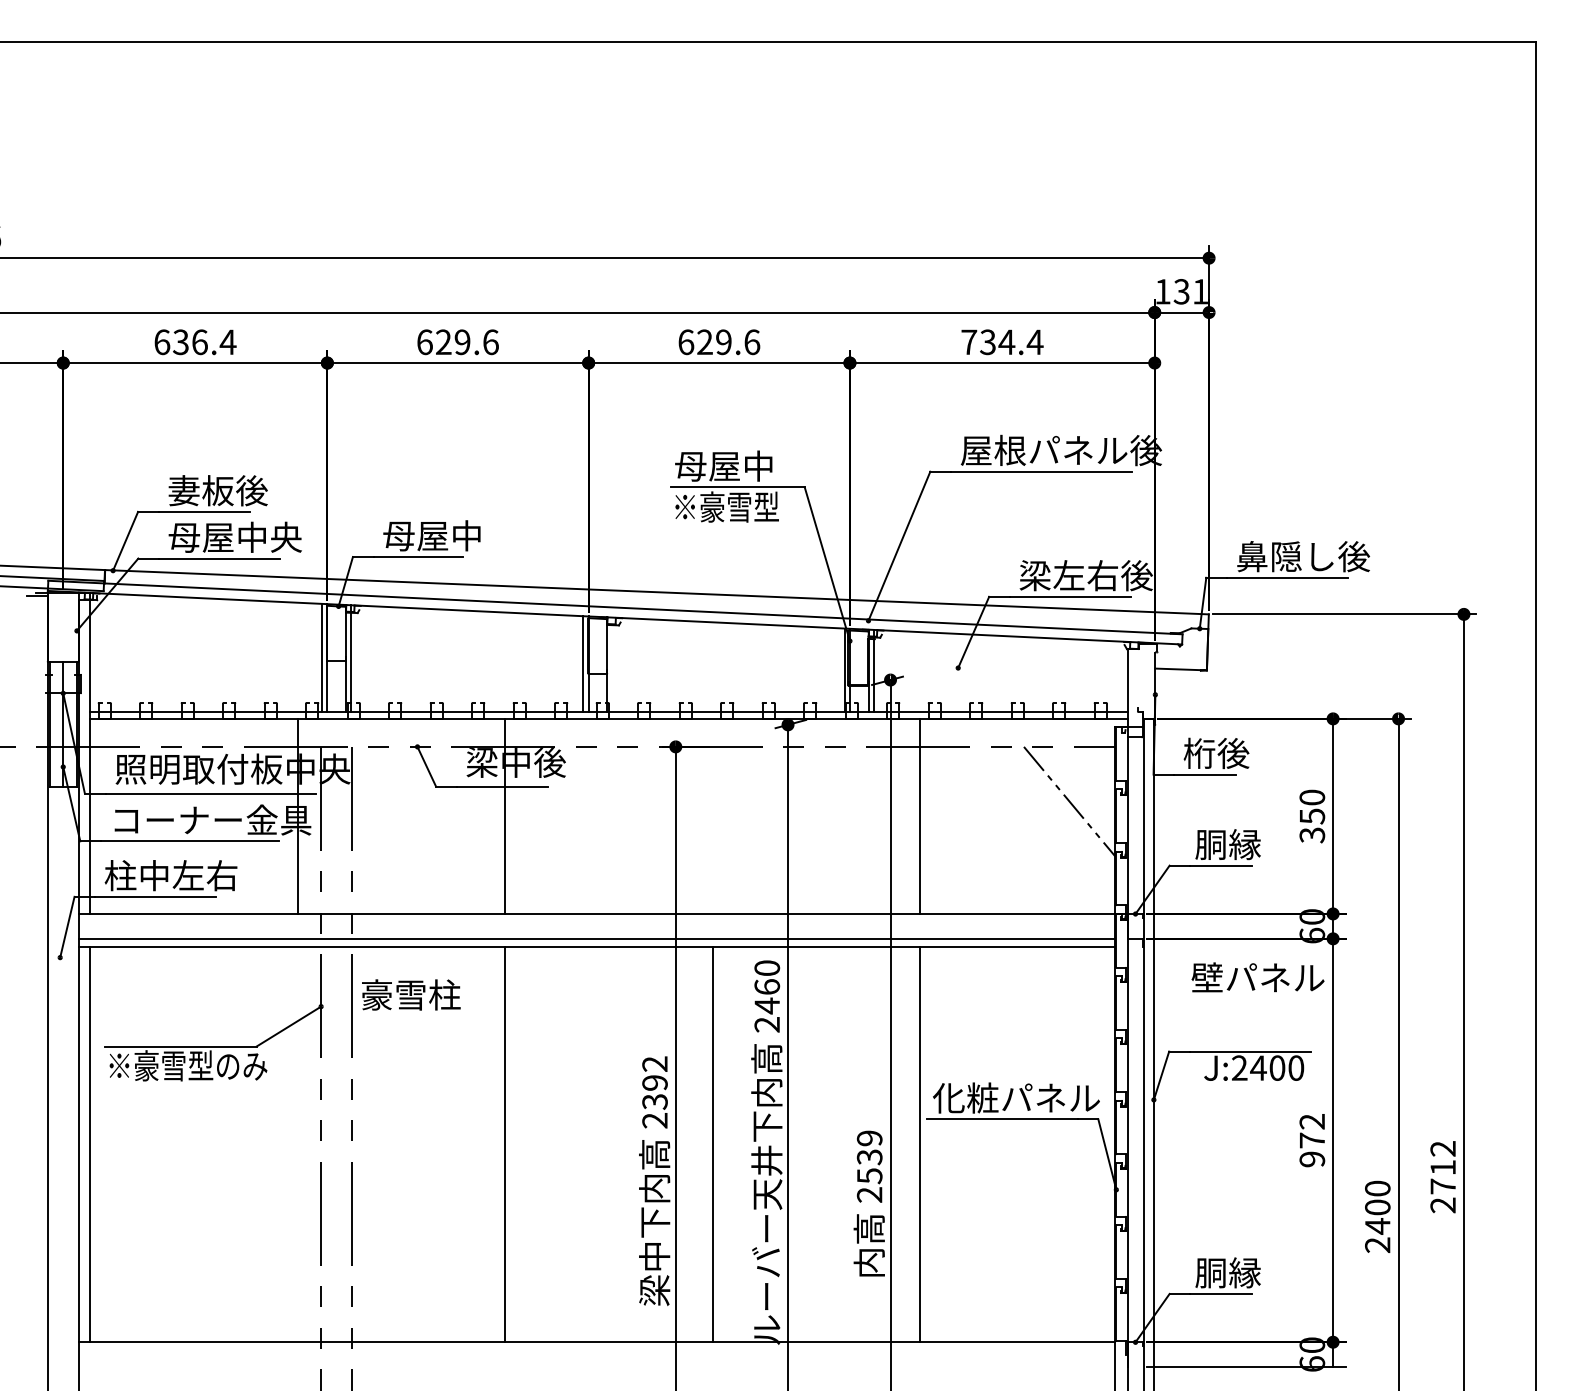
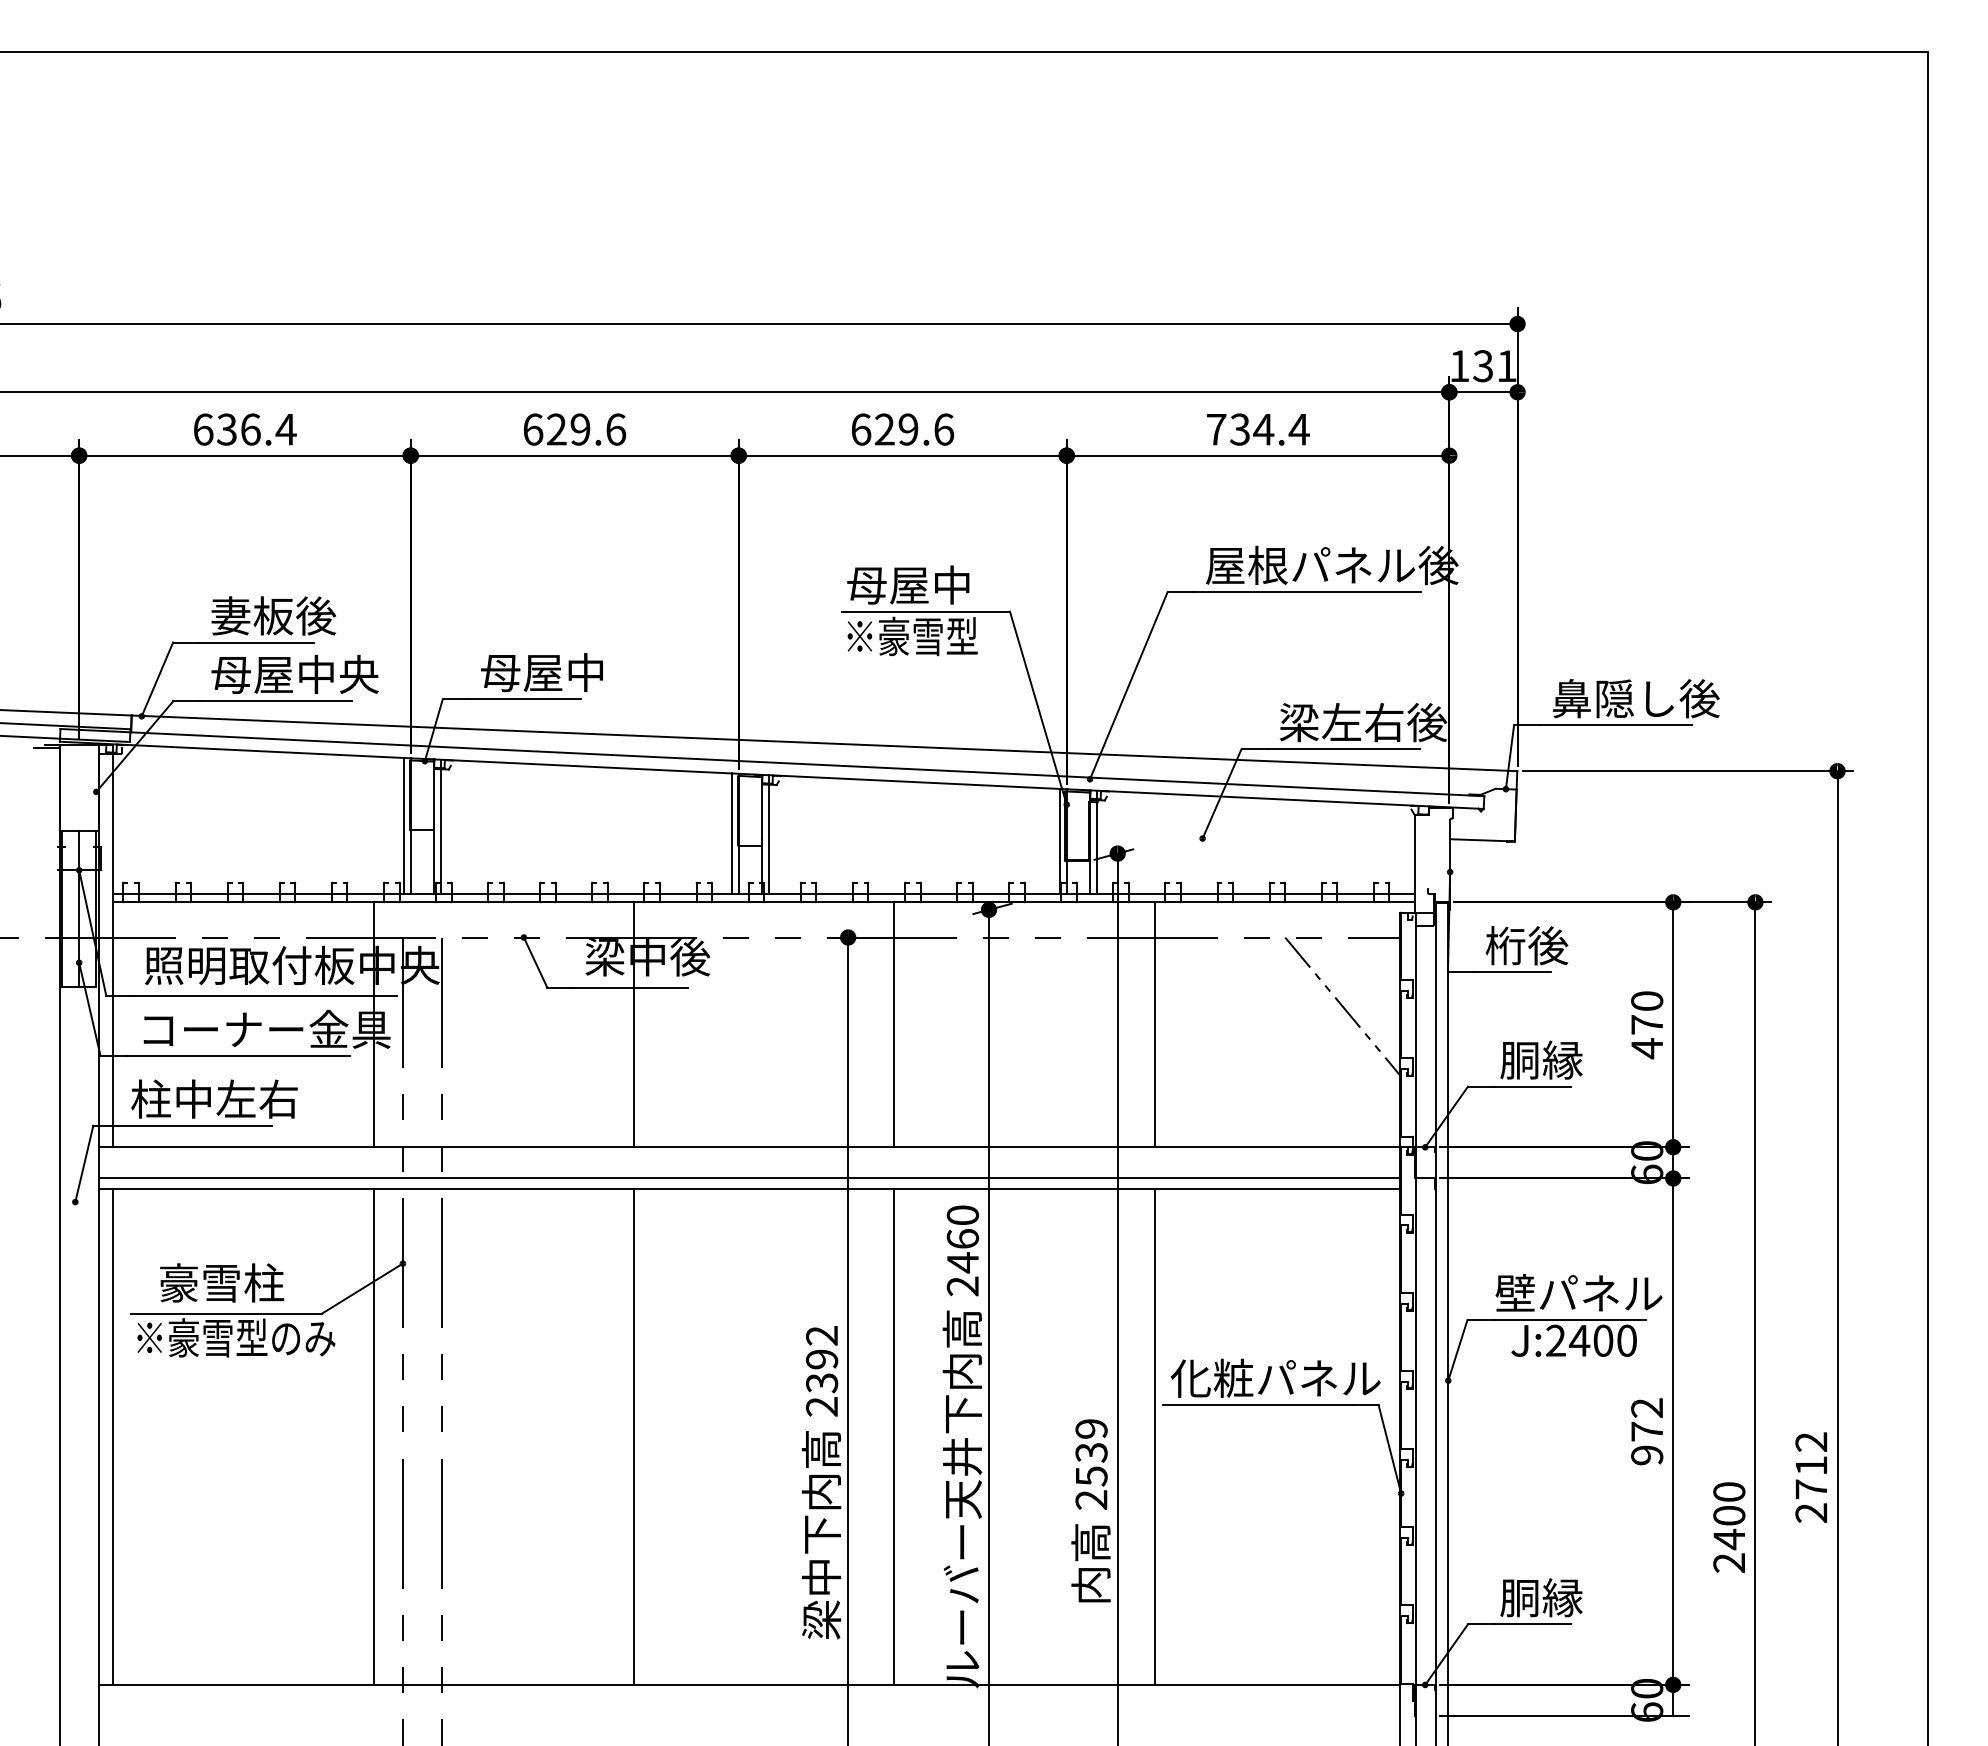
line: (612, 664) -> (768, 834), added
line: (712, 816) -> (894, 1024), added
text: (1312, 826) -> (1647, 1037), 350 -> 470
text: (1257, 977) -> (1578, 1292), moved
text: (411, 994) -> (222, 1282), moved
line: (297, 1144) -> (373, 1436), added

